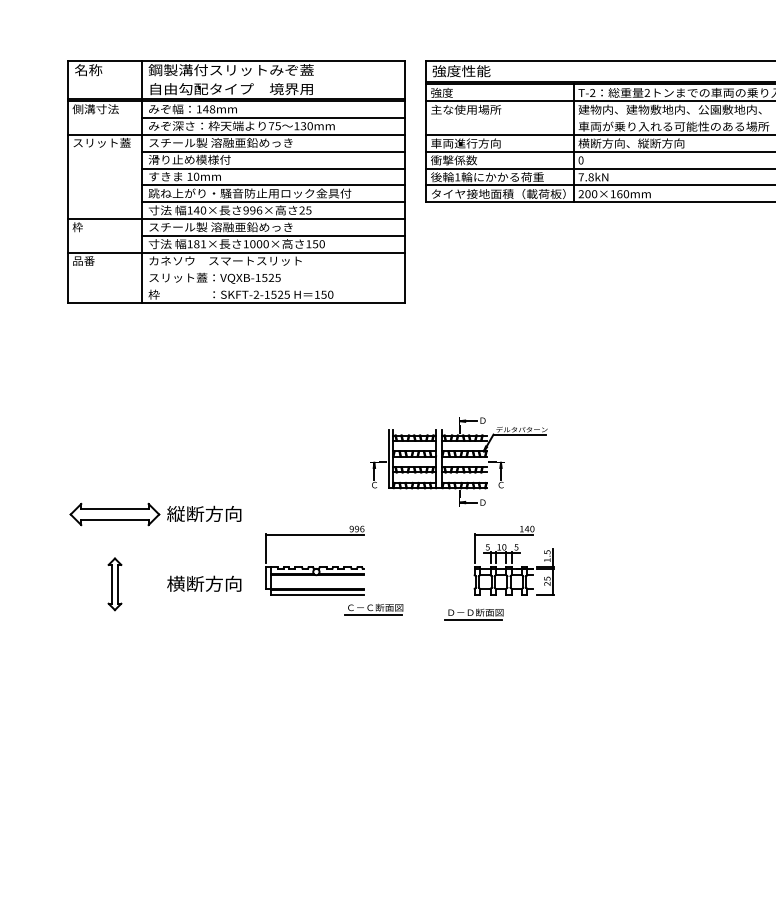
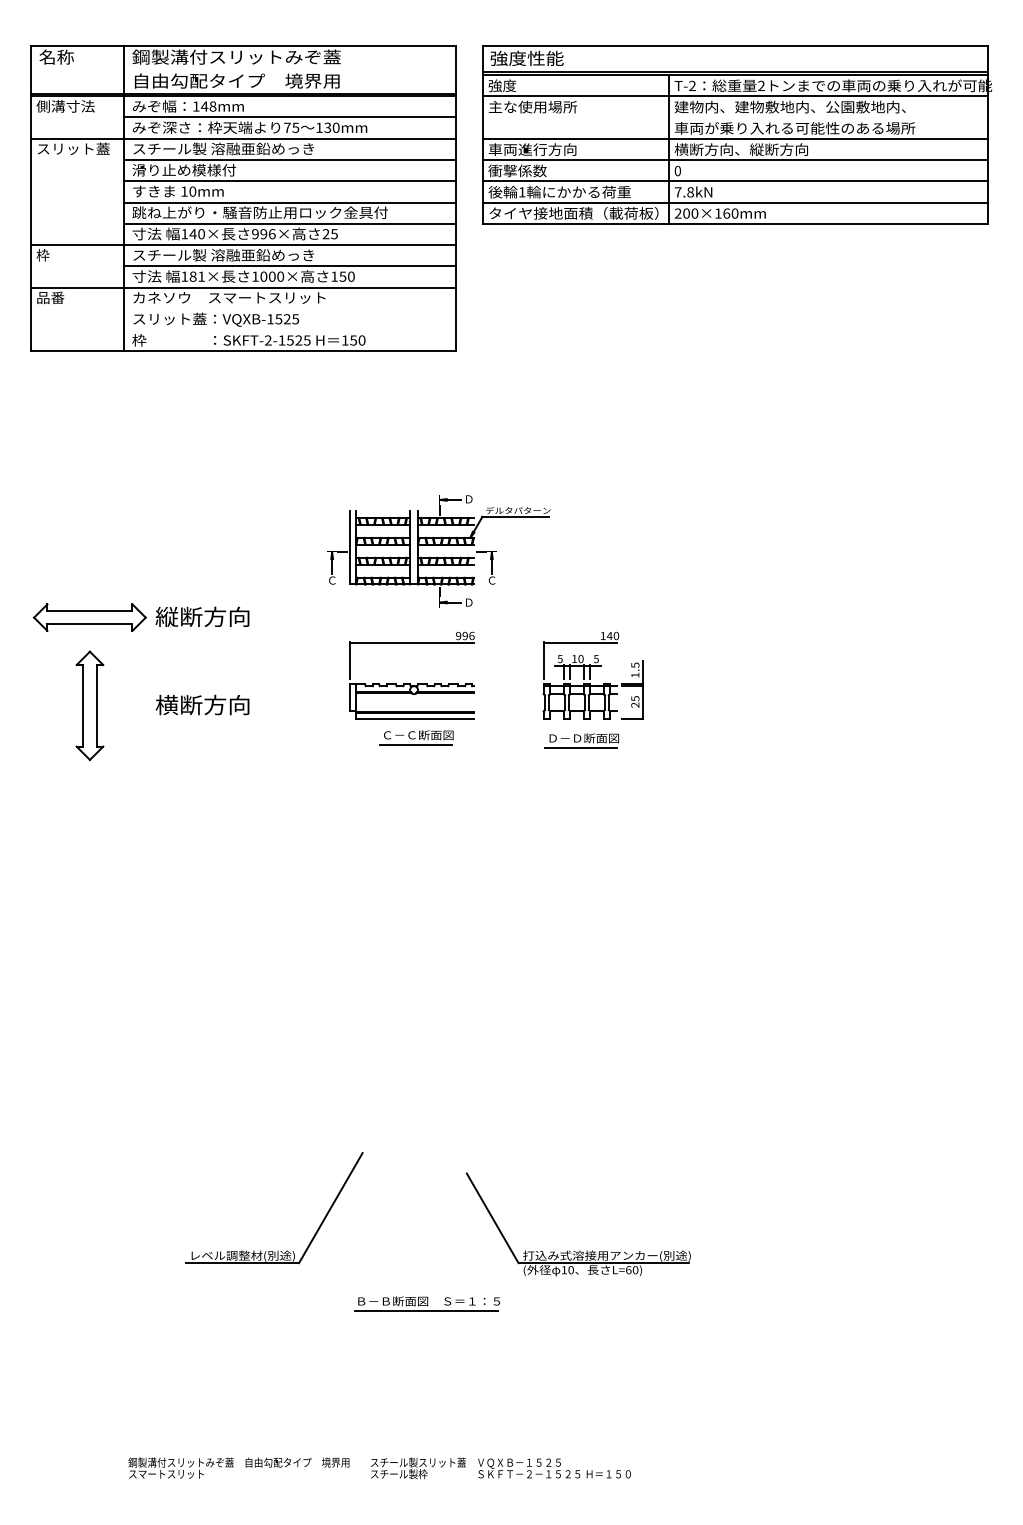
part: (458, 462) -> (438, 551), moved
part: (313, 566) -> (410, 683), moved
part: (114, 584) -> (89, 705), size x1.67
part: (473, 614) -> (581, 740), moved

